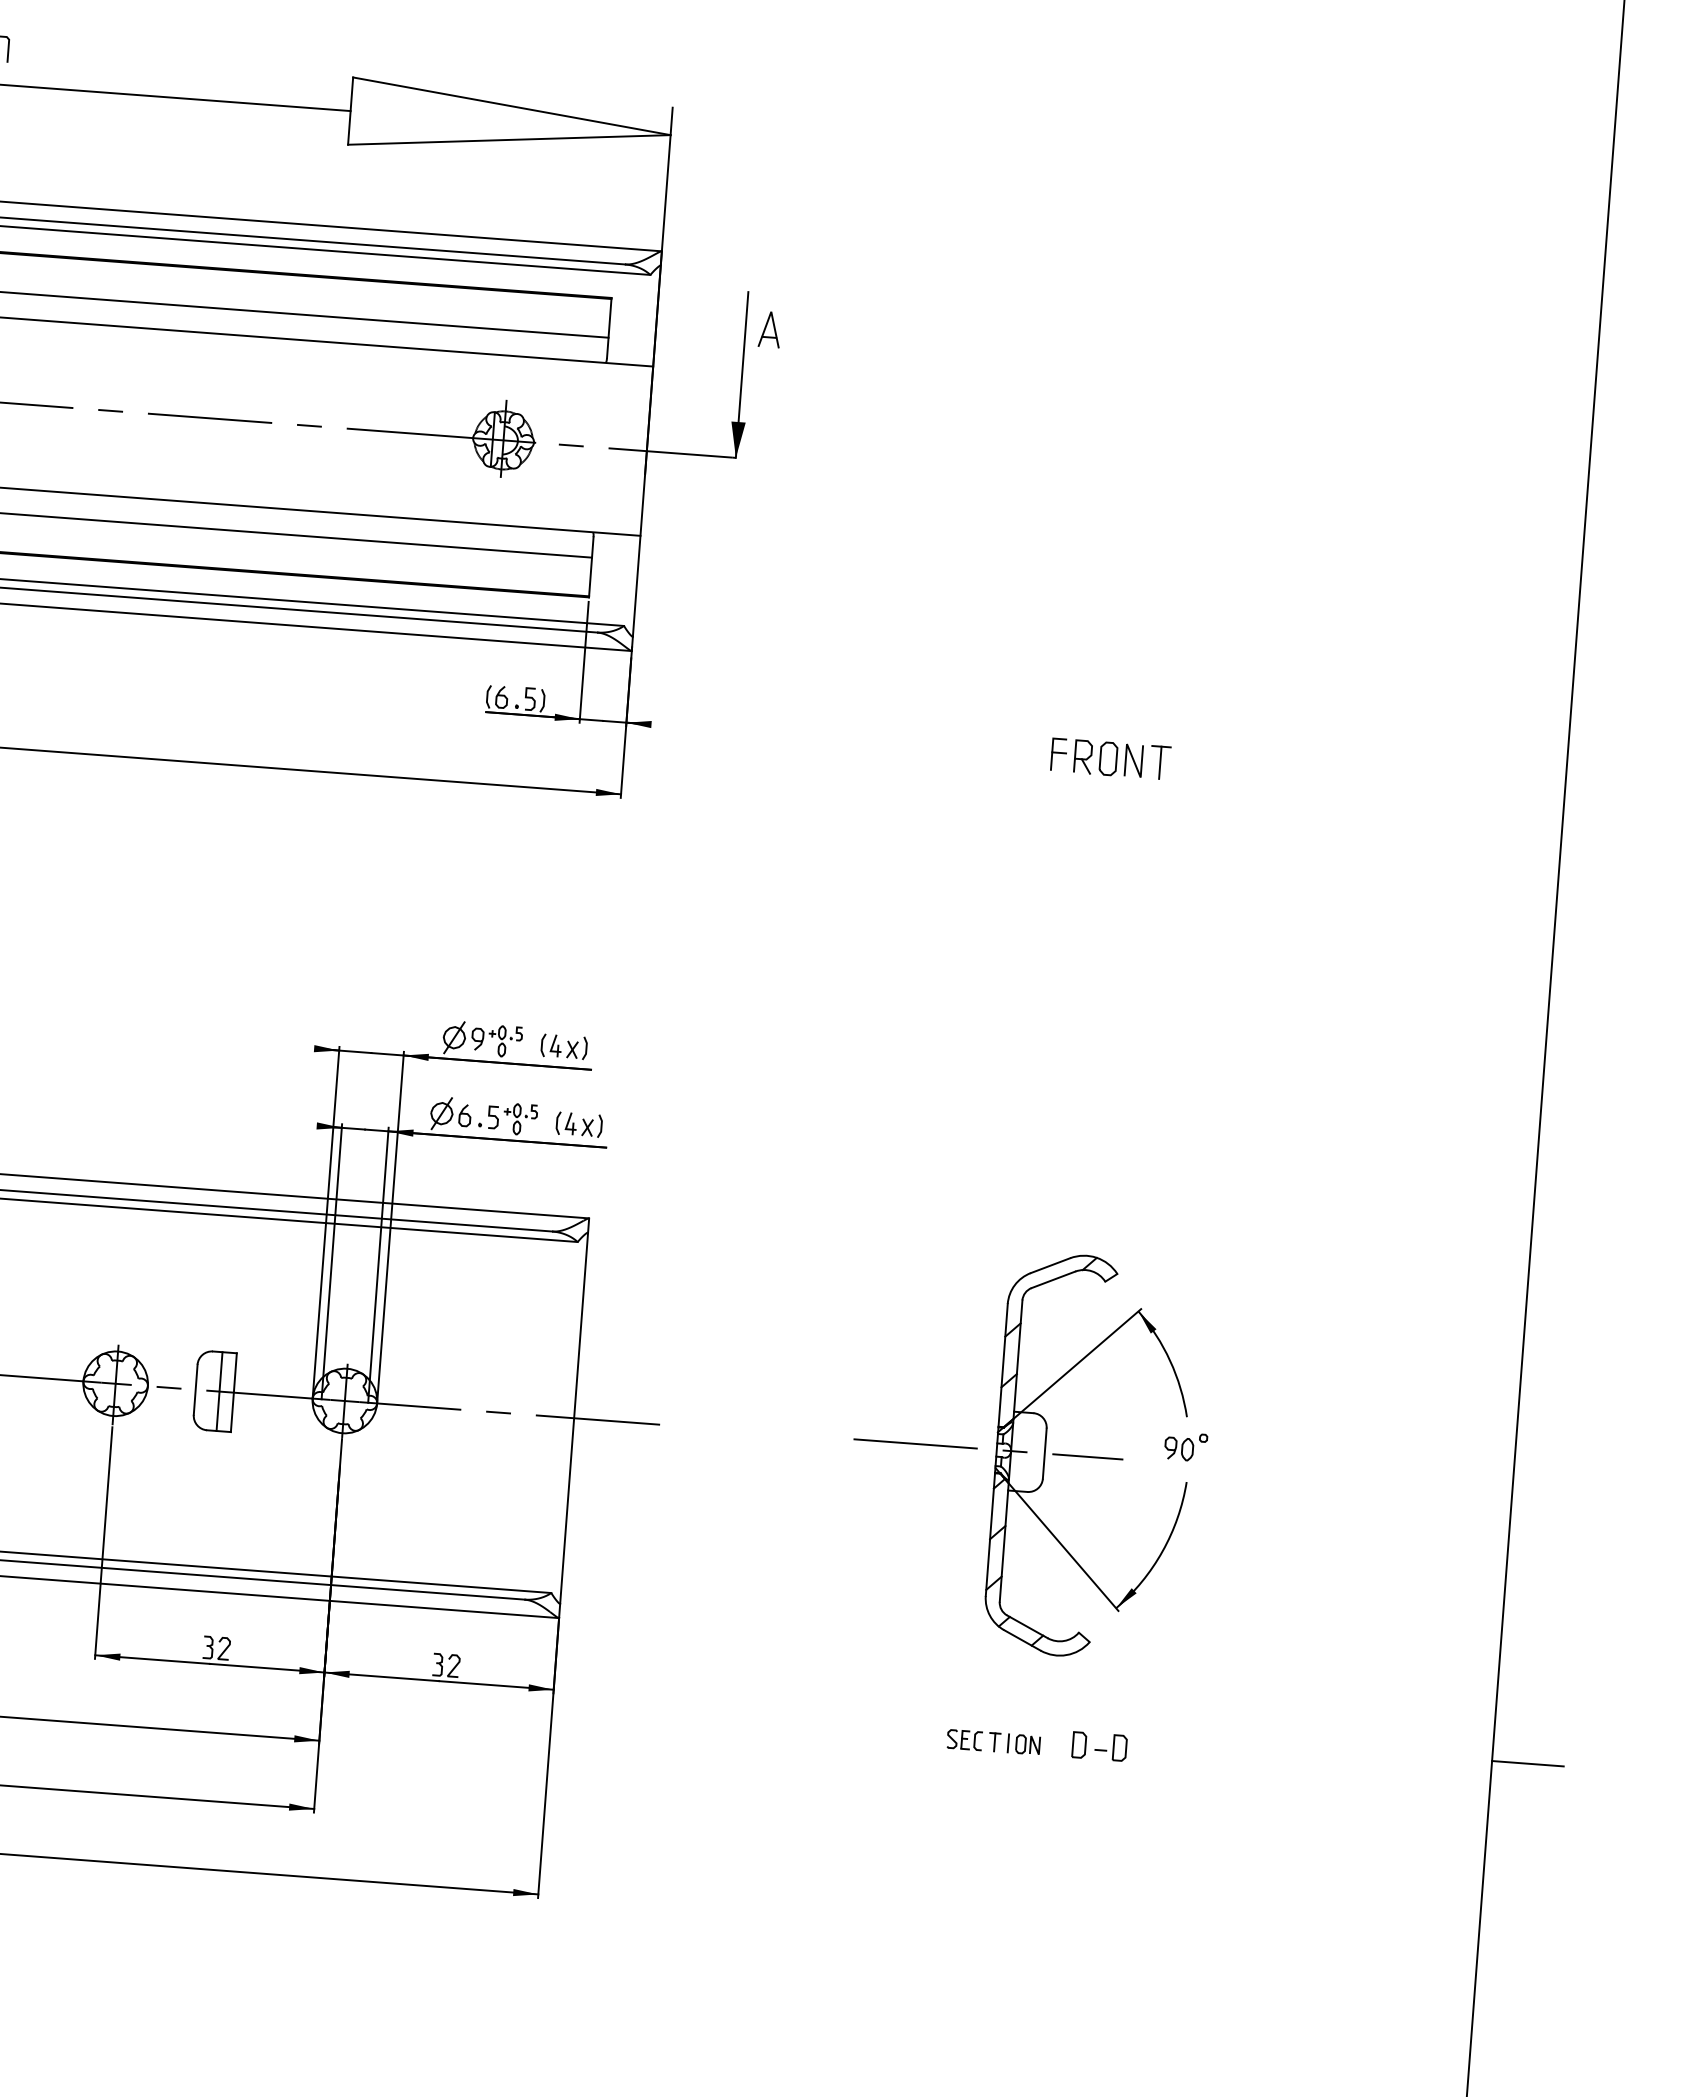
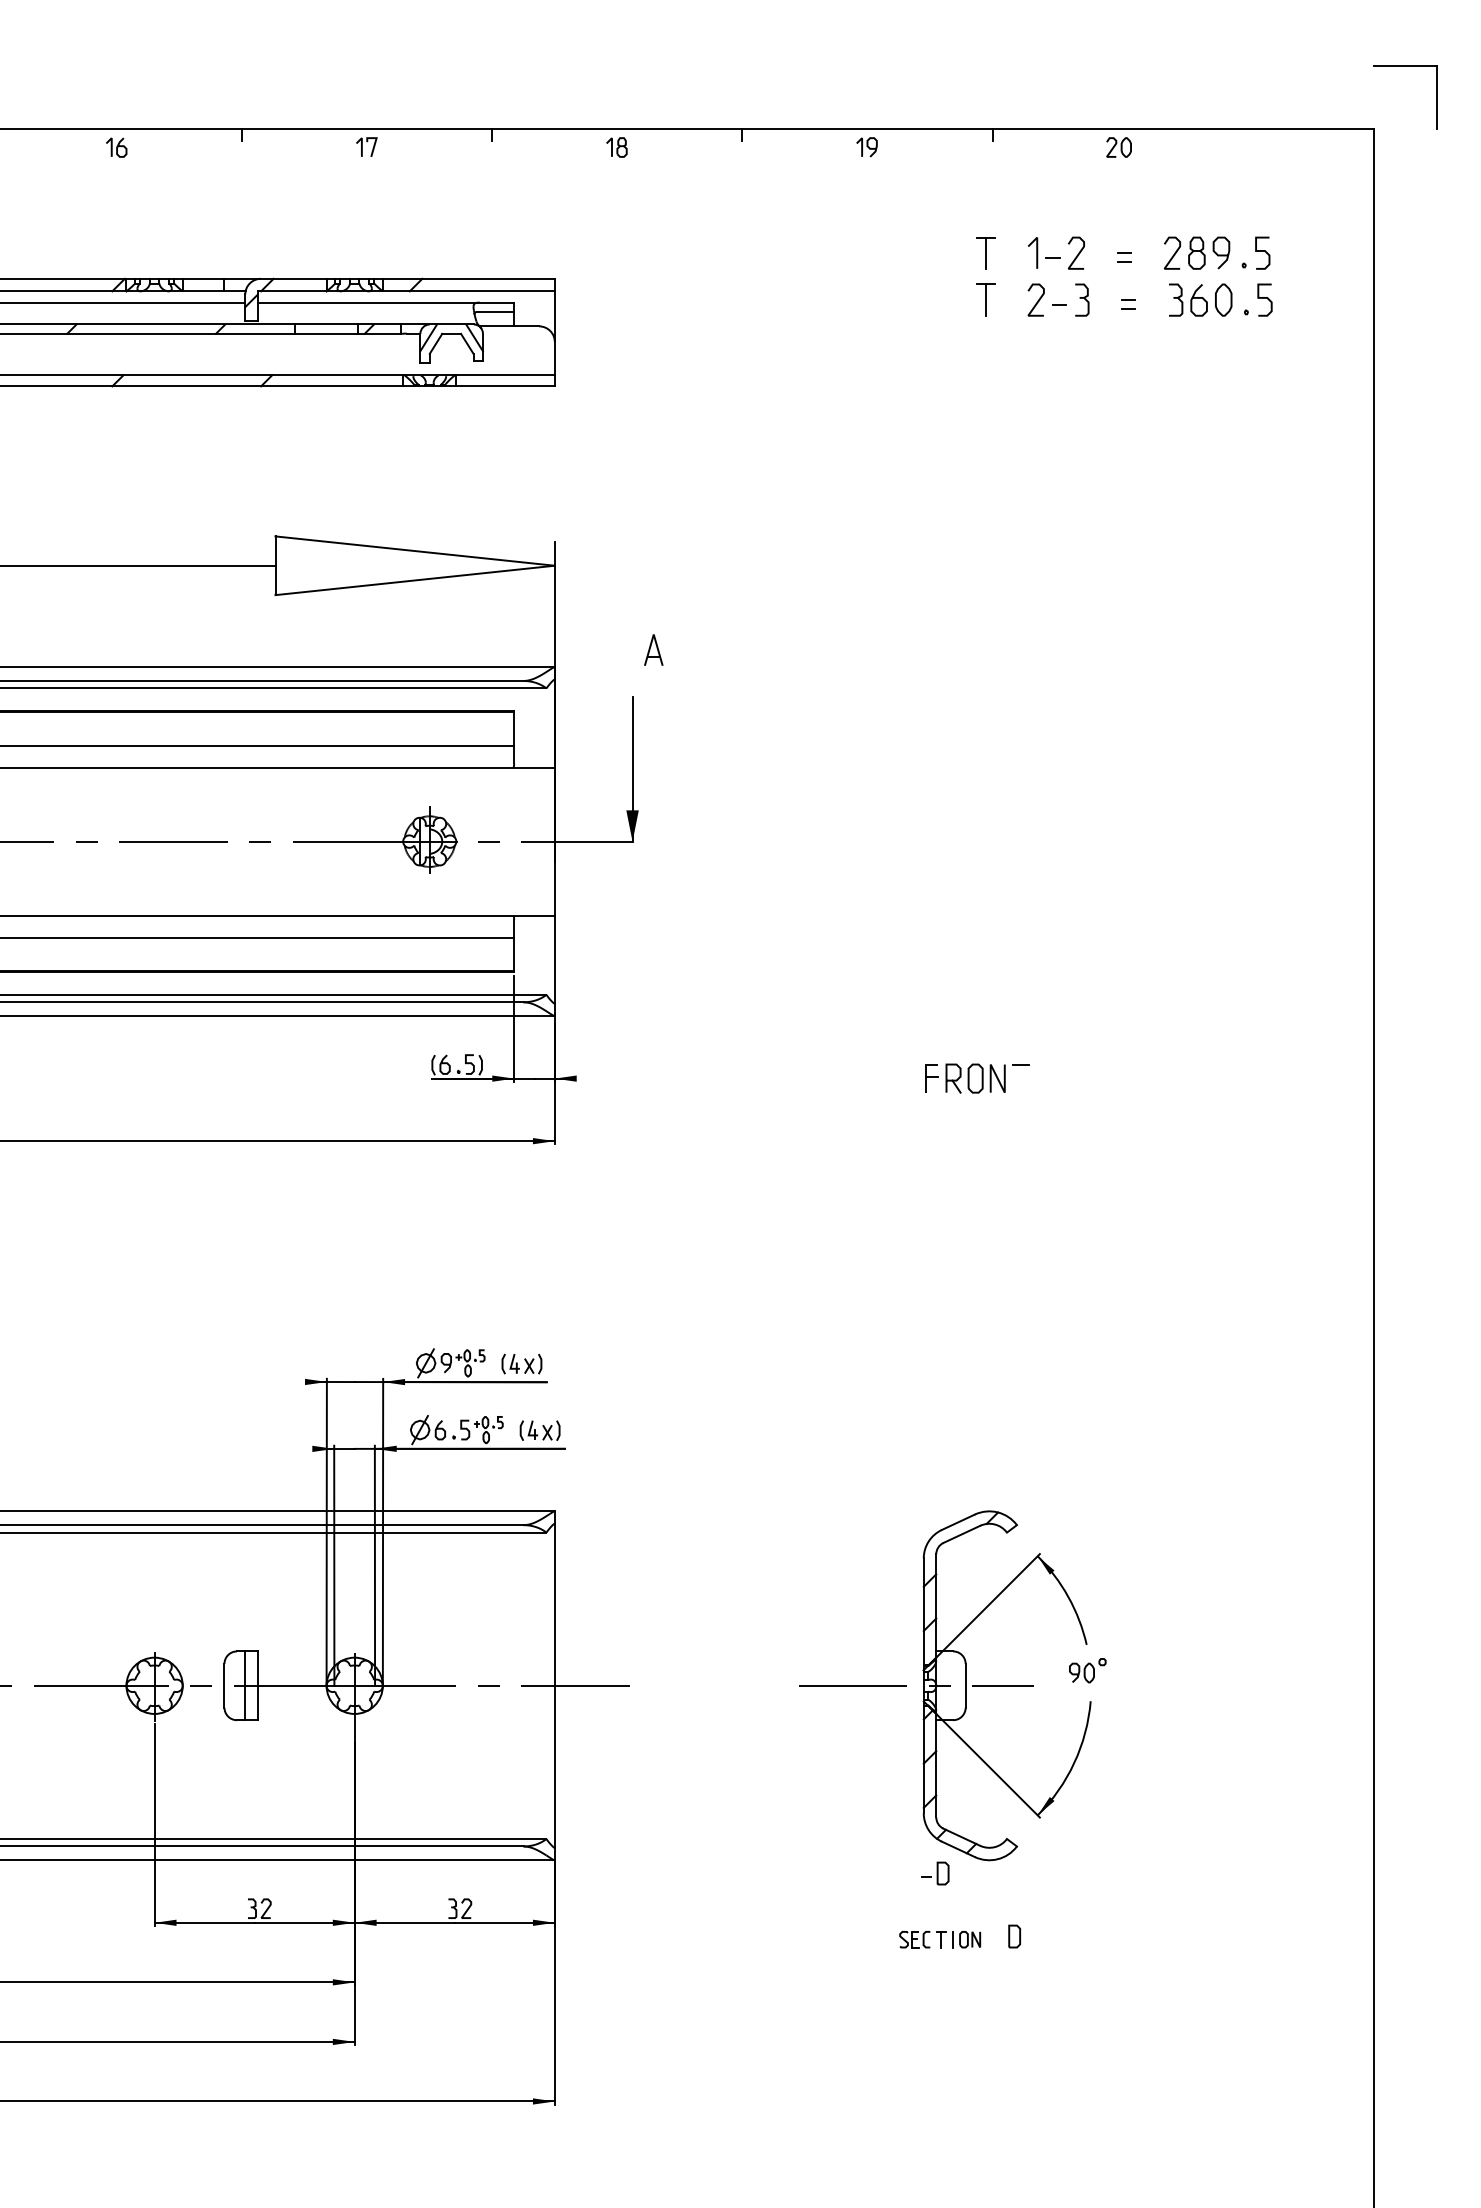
part: (769, 328) -> (653, 649), moved
line: (1159, 762) -> (1020, 1078), removed
part: (1111, 1747) -> (935, 1873), moved
line: (1528, 1763) -> (1405, 1923), removed

